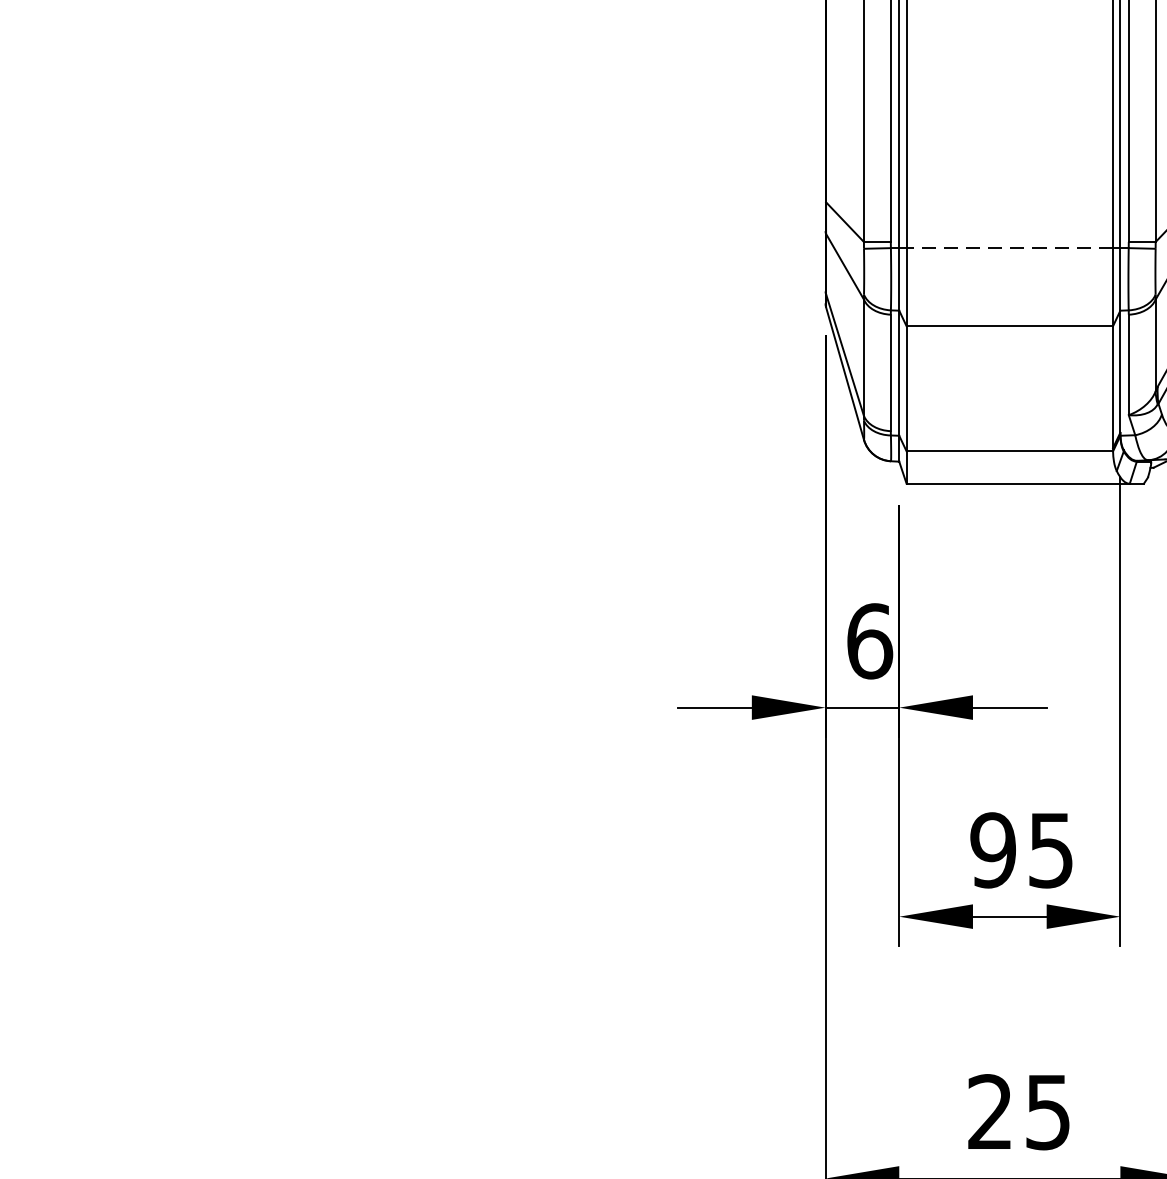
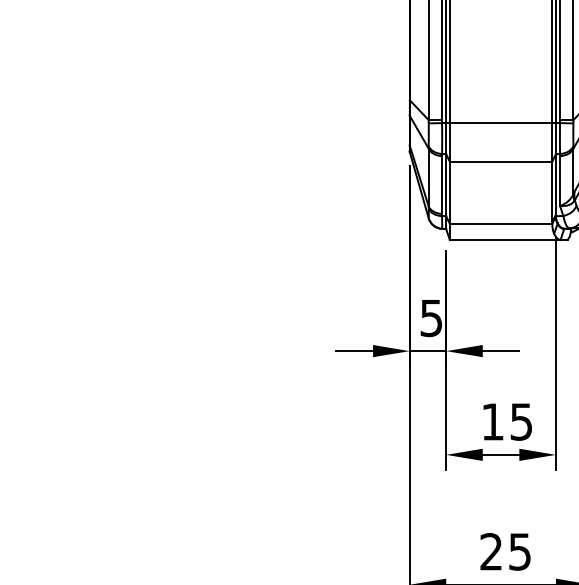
line: (1008, 248) -> (500, 123), dashed -> solid
text: (869, 641) -> (431, 318), 6 -> 5
text: (992, 849) -> (492, 421), 95 -> 15

